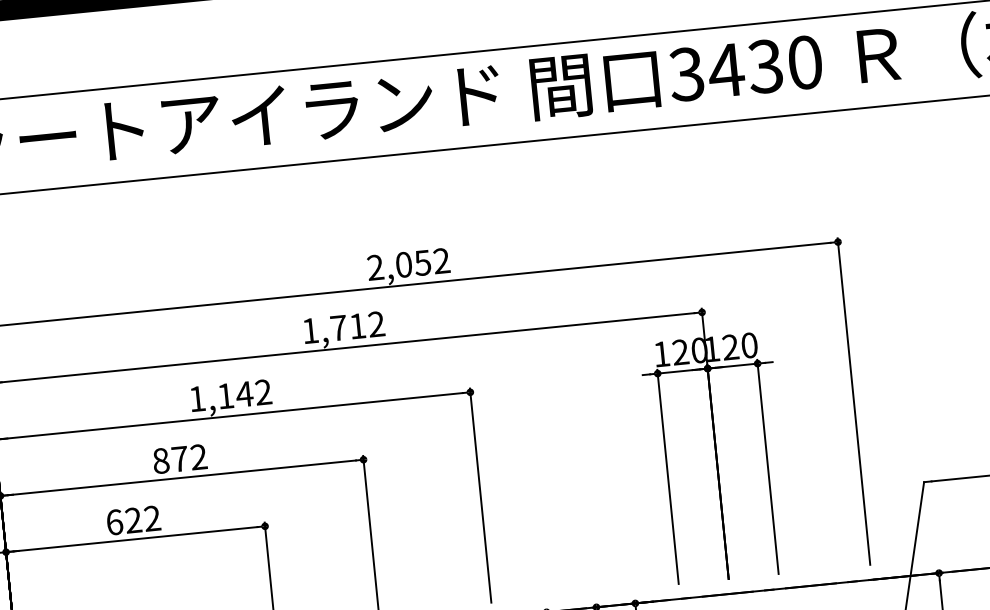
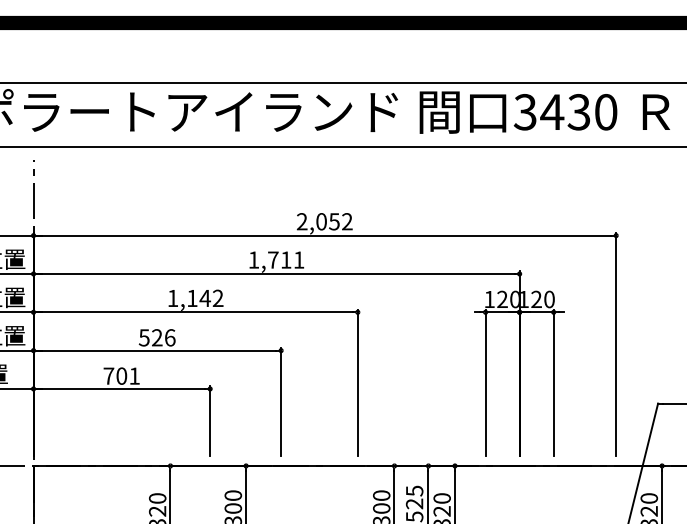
text: (375, 323) -> (298, 259), 1,712 -> 1,711
text: (178, 458) -> (156, 337), 872 -> 526
text: (133, 519) -> (121, 375), 622 -> 701

